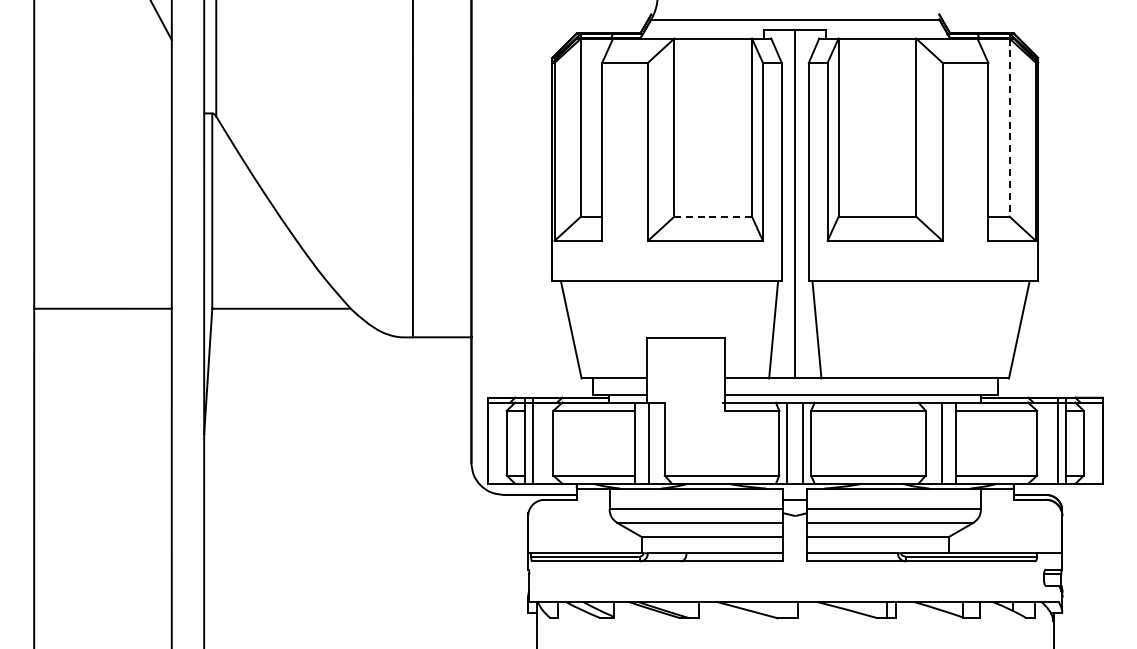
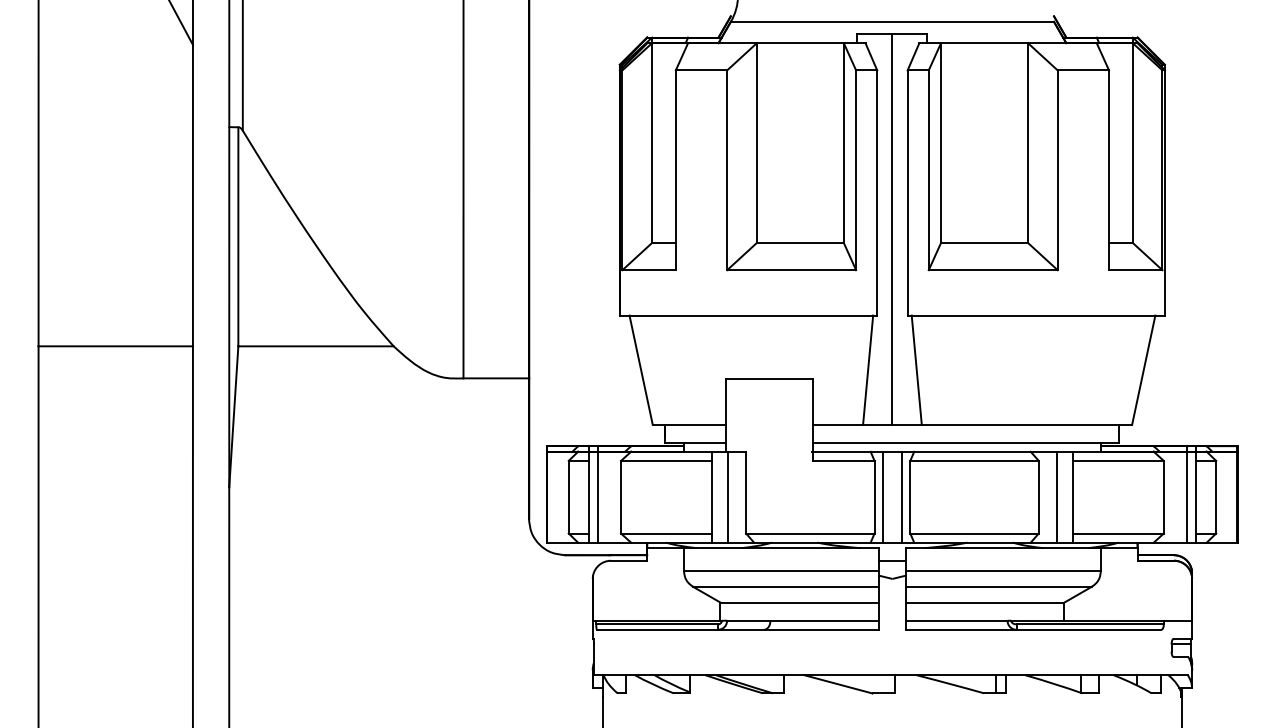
line: (1009, 128) -> (1132, 144), dashed -> solid
line: (713, 216) -> (800, 242), dashed -> solid

